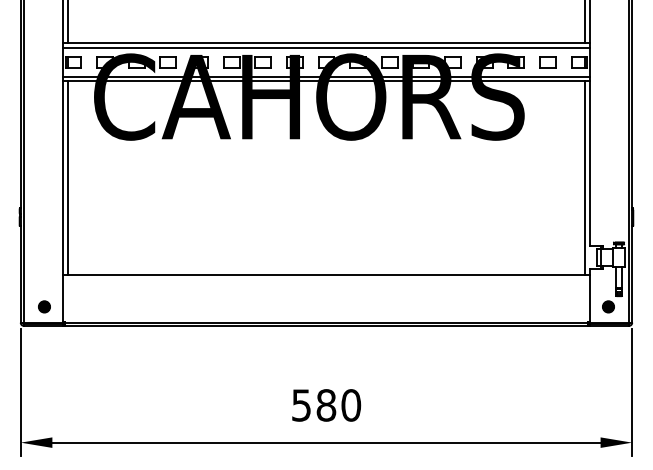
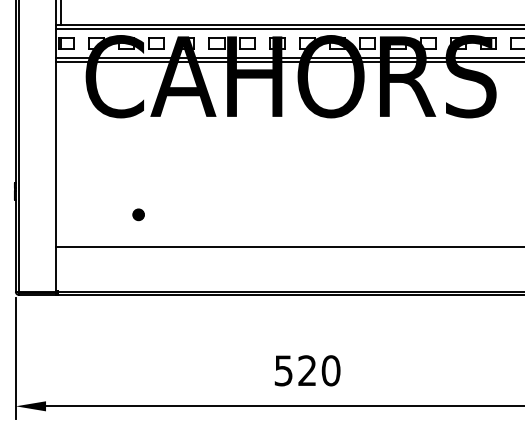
line: (68, 178) -> (61, 154), removed
part: (44, 306) -> (138, 214), moved
text: (326, 405) -> (307, 370), 580 -> 520

